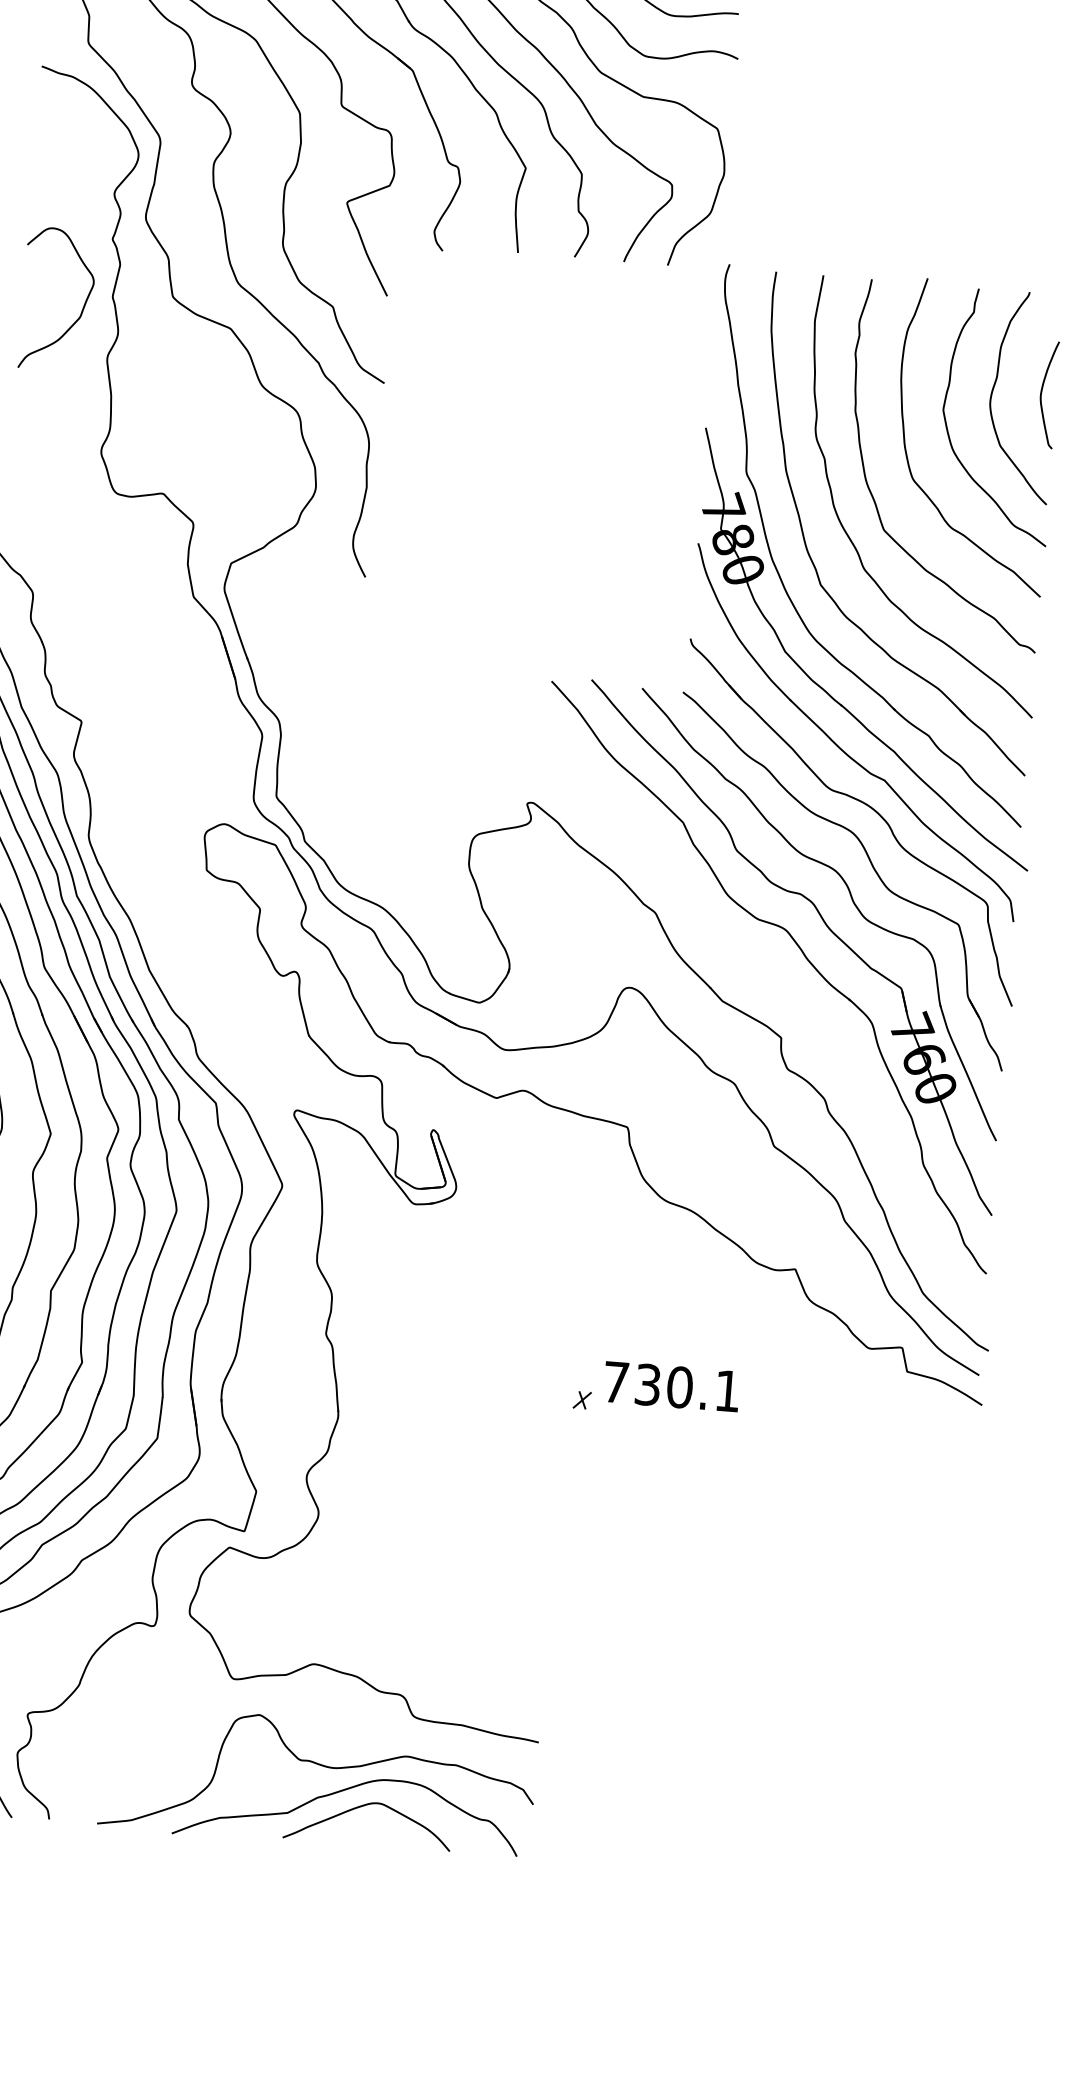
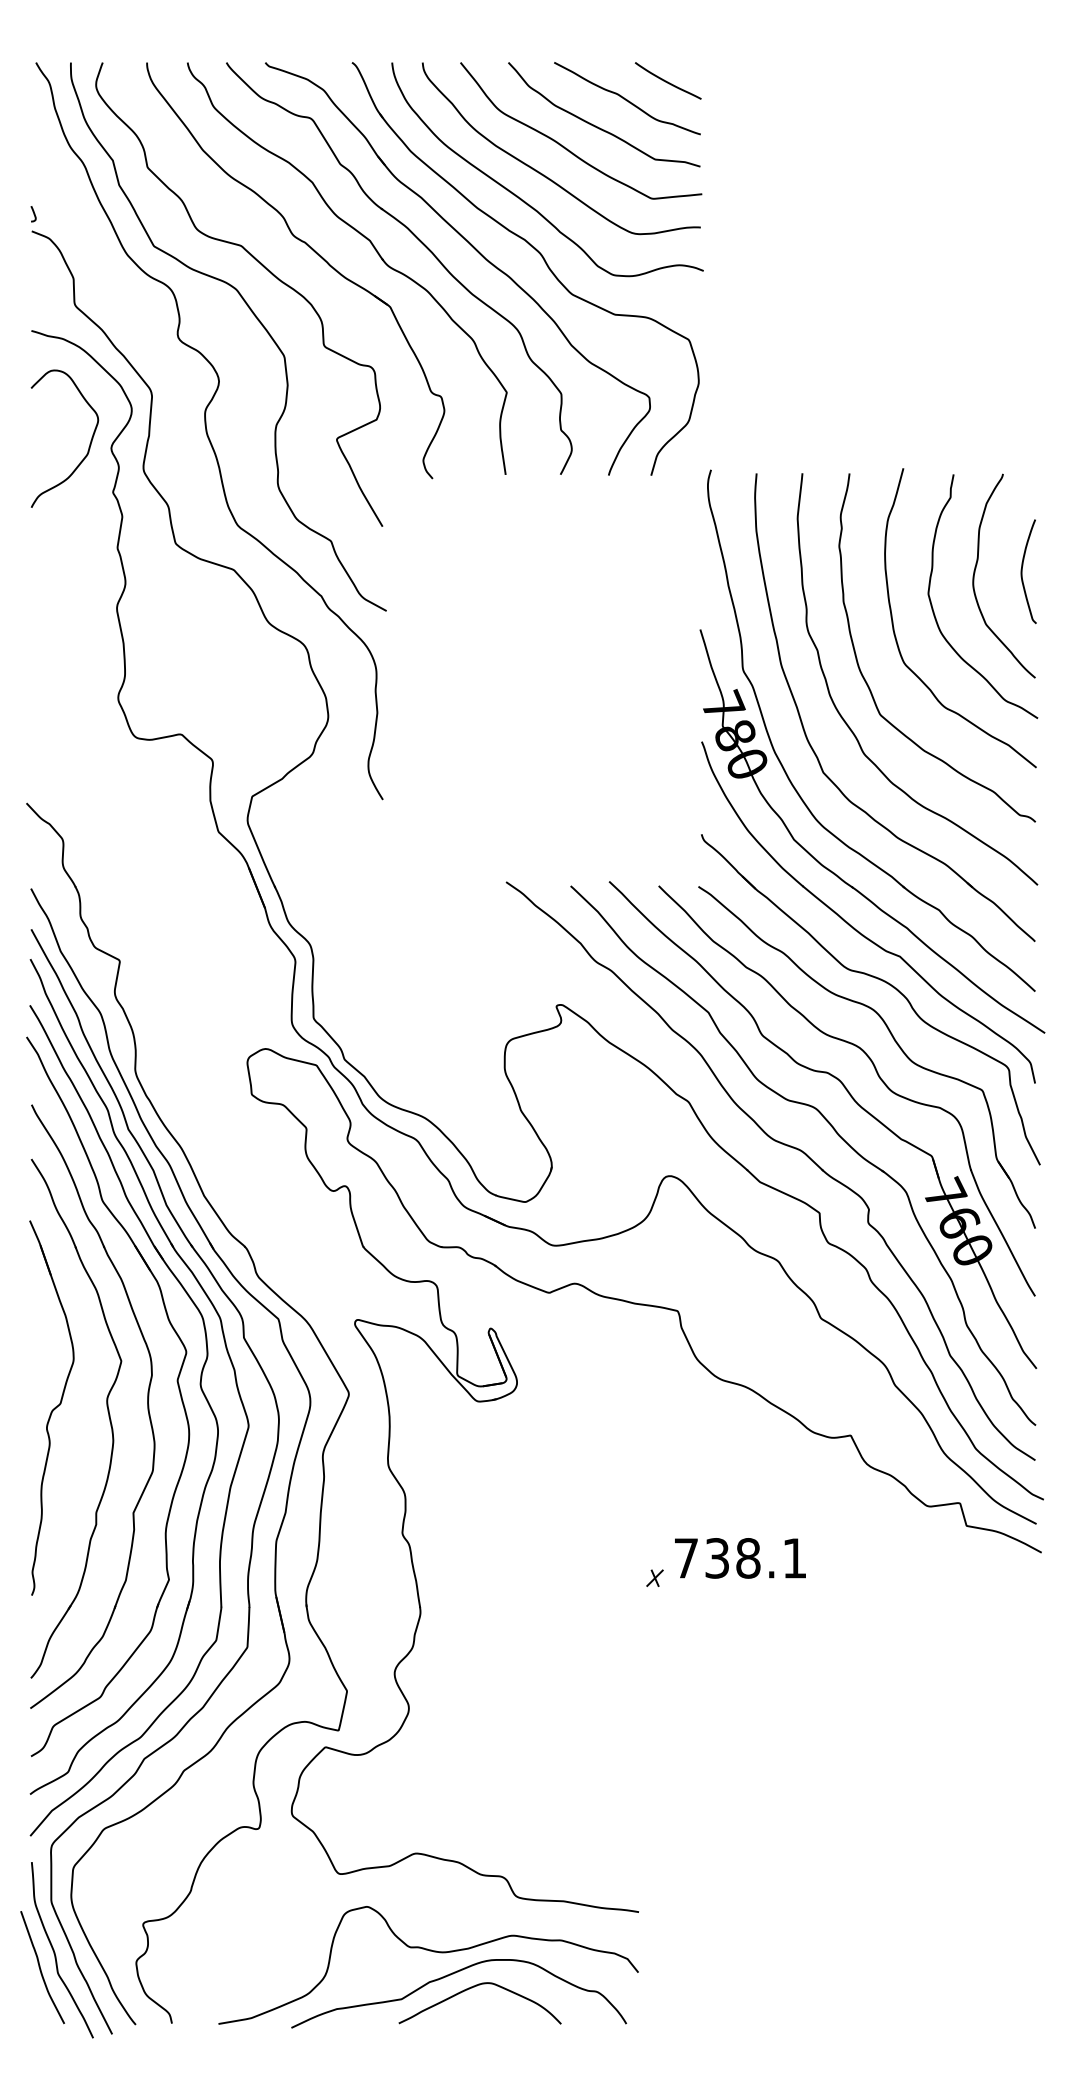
curve: (82, 306) -> (89, 443), moved
part: (747, 964) -> (781, 1144), added
text: (680, 1387) -> (748, 1558), 730.1 -> 738.1

